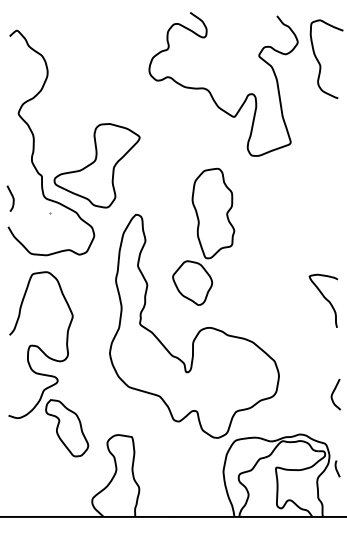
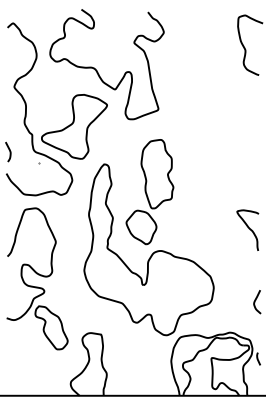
curve: (210, 91) -> (97, 69), moved
part: (203, 236) -> (149, 191), moved

